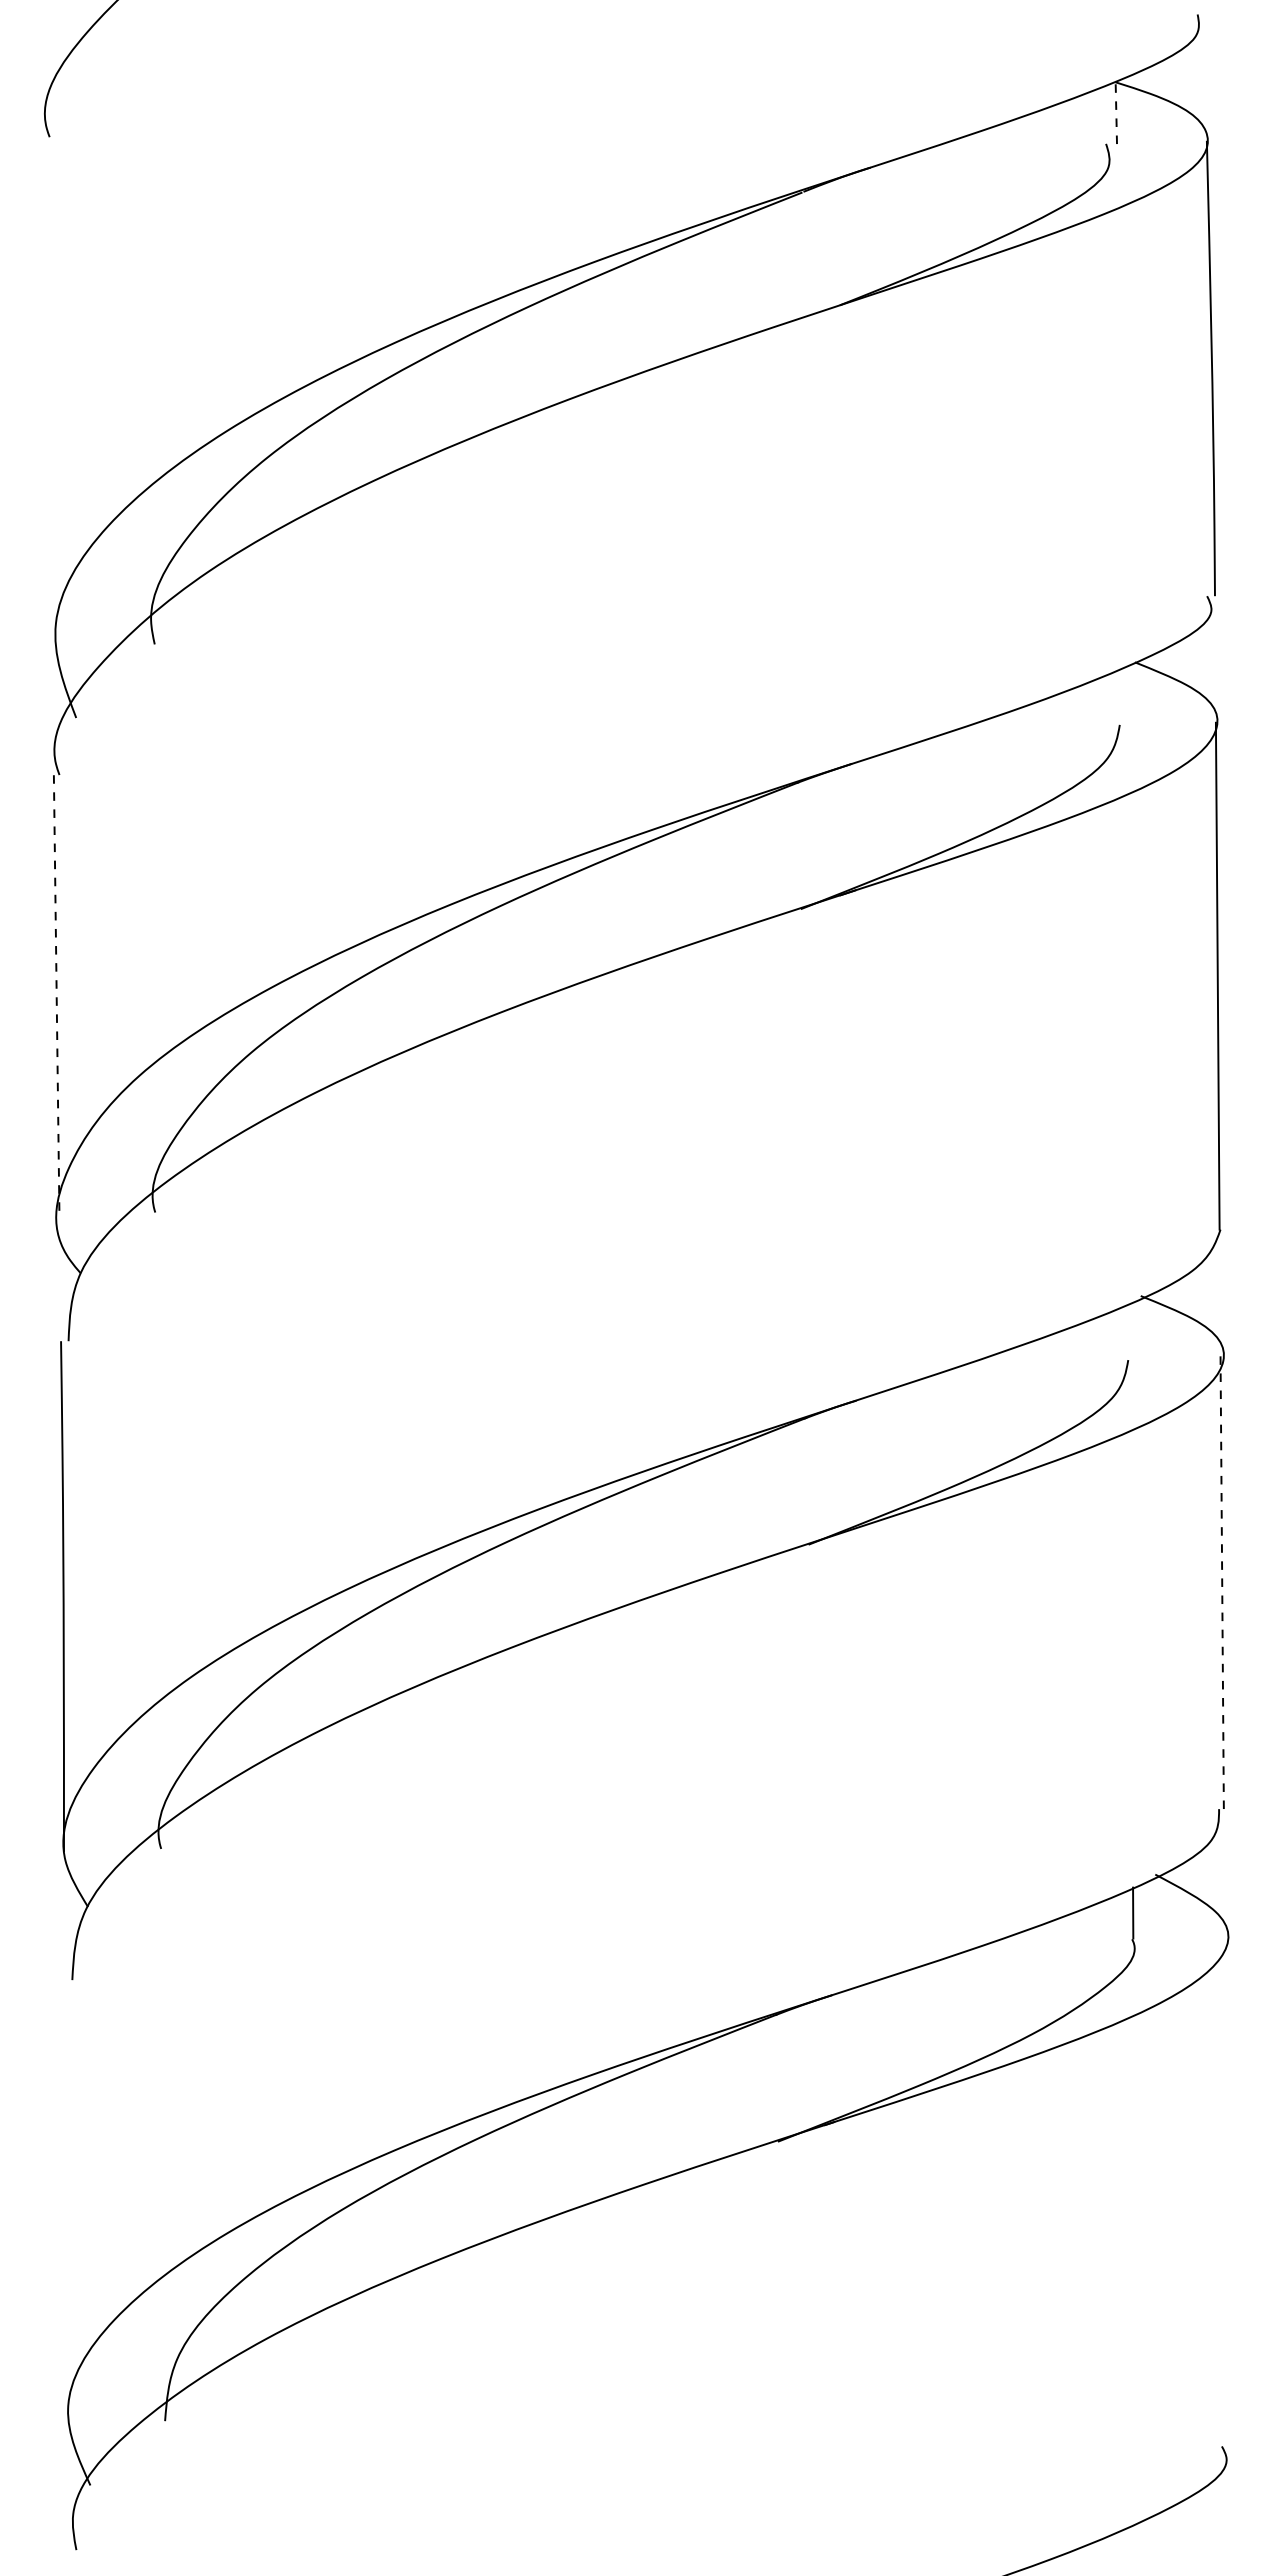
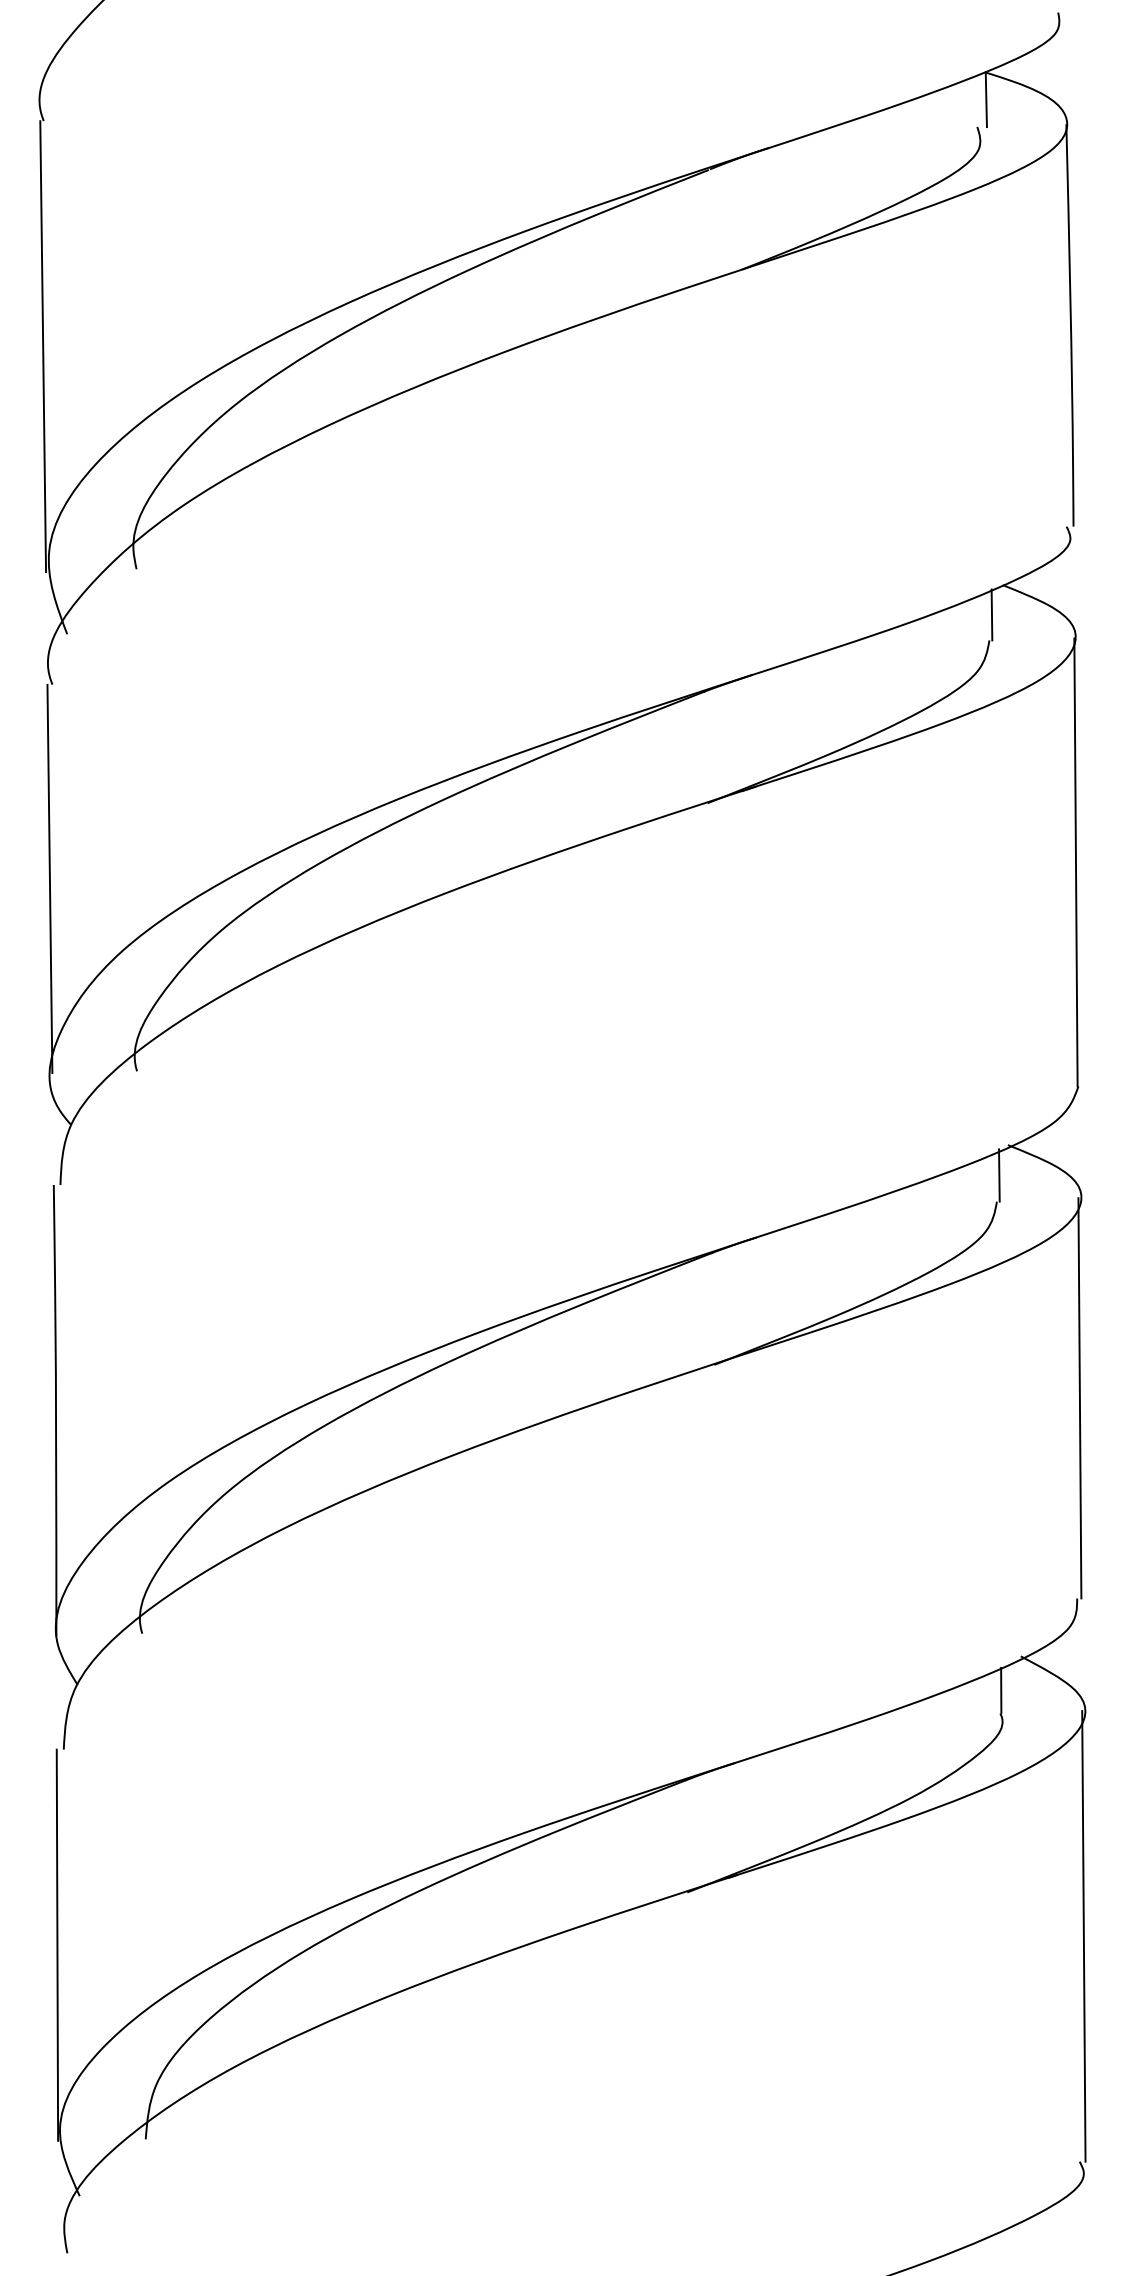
line: (1116, 112) -> (986, 99), dashed -> solid
line: (48, 392) -> (42, 346), added
line: (1122, 695) -> (991, 614), added
line: (56, 994) -> (49, 878), dashed -> solid
line: (1130, 1330) -> (998, 1175), added
line: (1222, 1582) -> (1080, 1398), dashed -> solid
line: (1226, 2191) -> (1083, 1936), added
line: (64, 2201) -> (56, 1945), added

